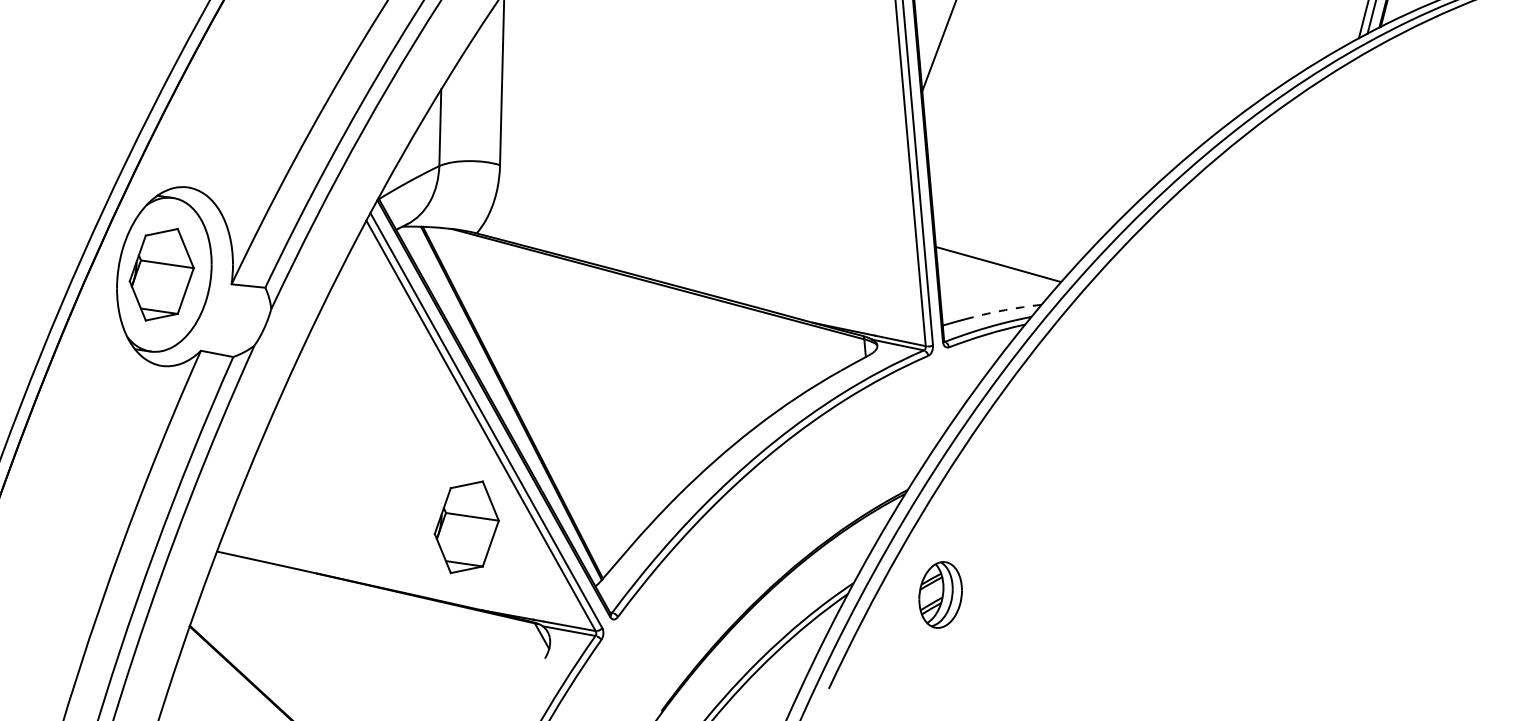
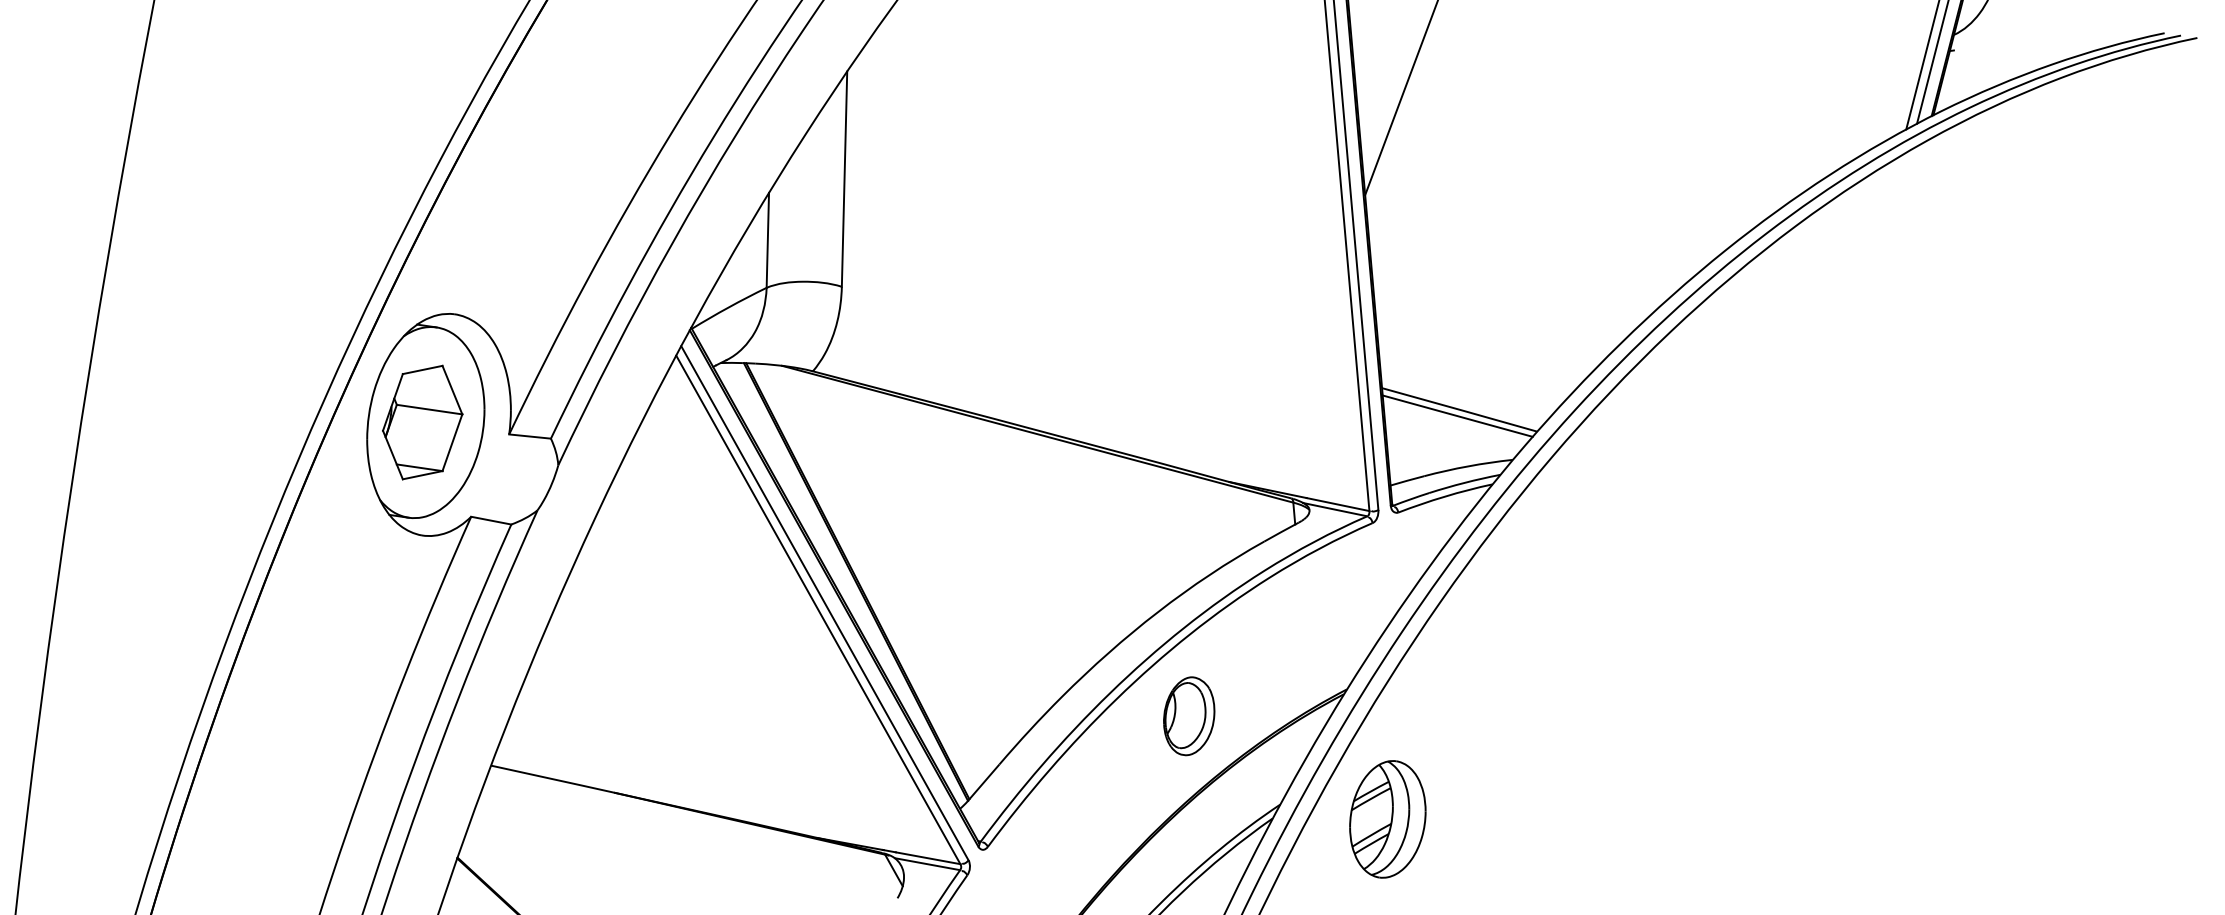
line: (996, 269) -> (1457, 415), added
arc: (1005, 310) -> (1468, 466), dashed -> solid
part: (780, 511) -> (1189, 716), added
part: (466, 527) -> (800, 735), removed
part: (940, 595) -> (1387, 819), size x1.43

